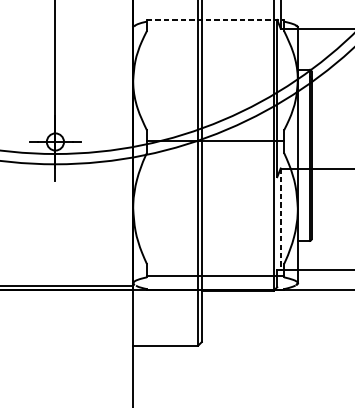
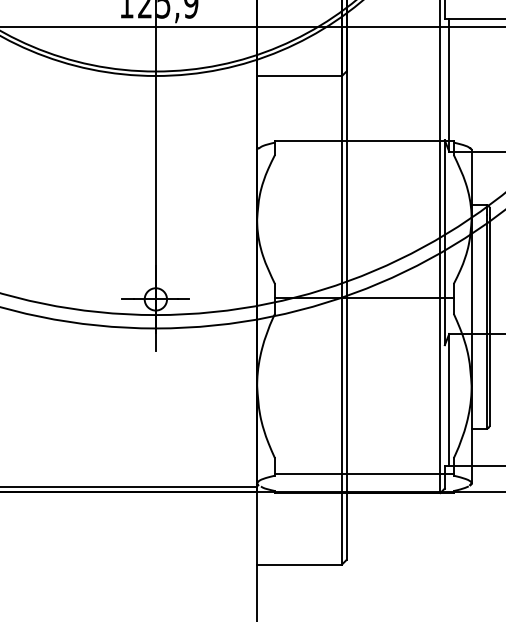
line: (215, 20) -> (364, 140), dashed -> solid
line: (280, 219) -> (449, 400), dashed -> solid

